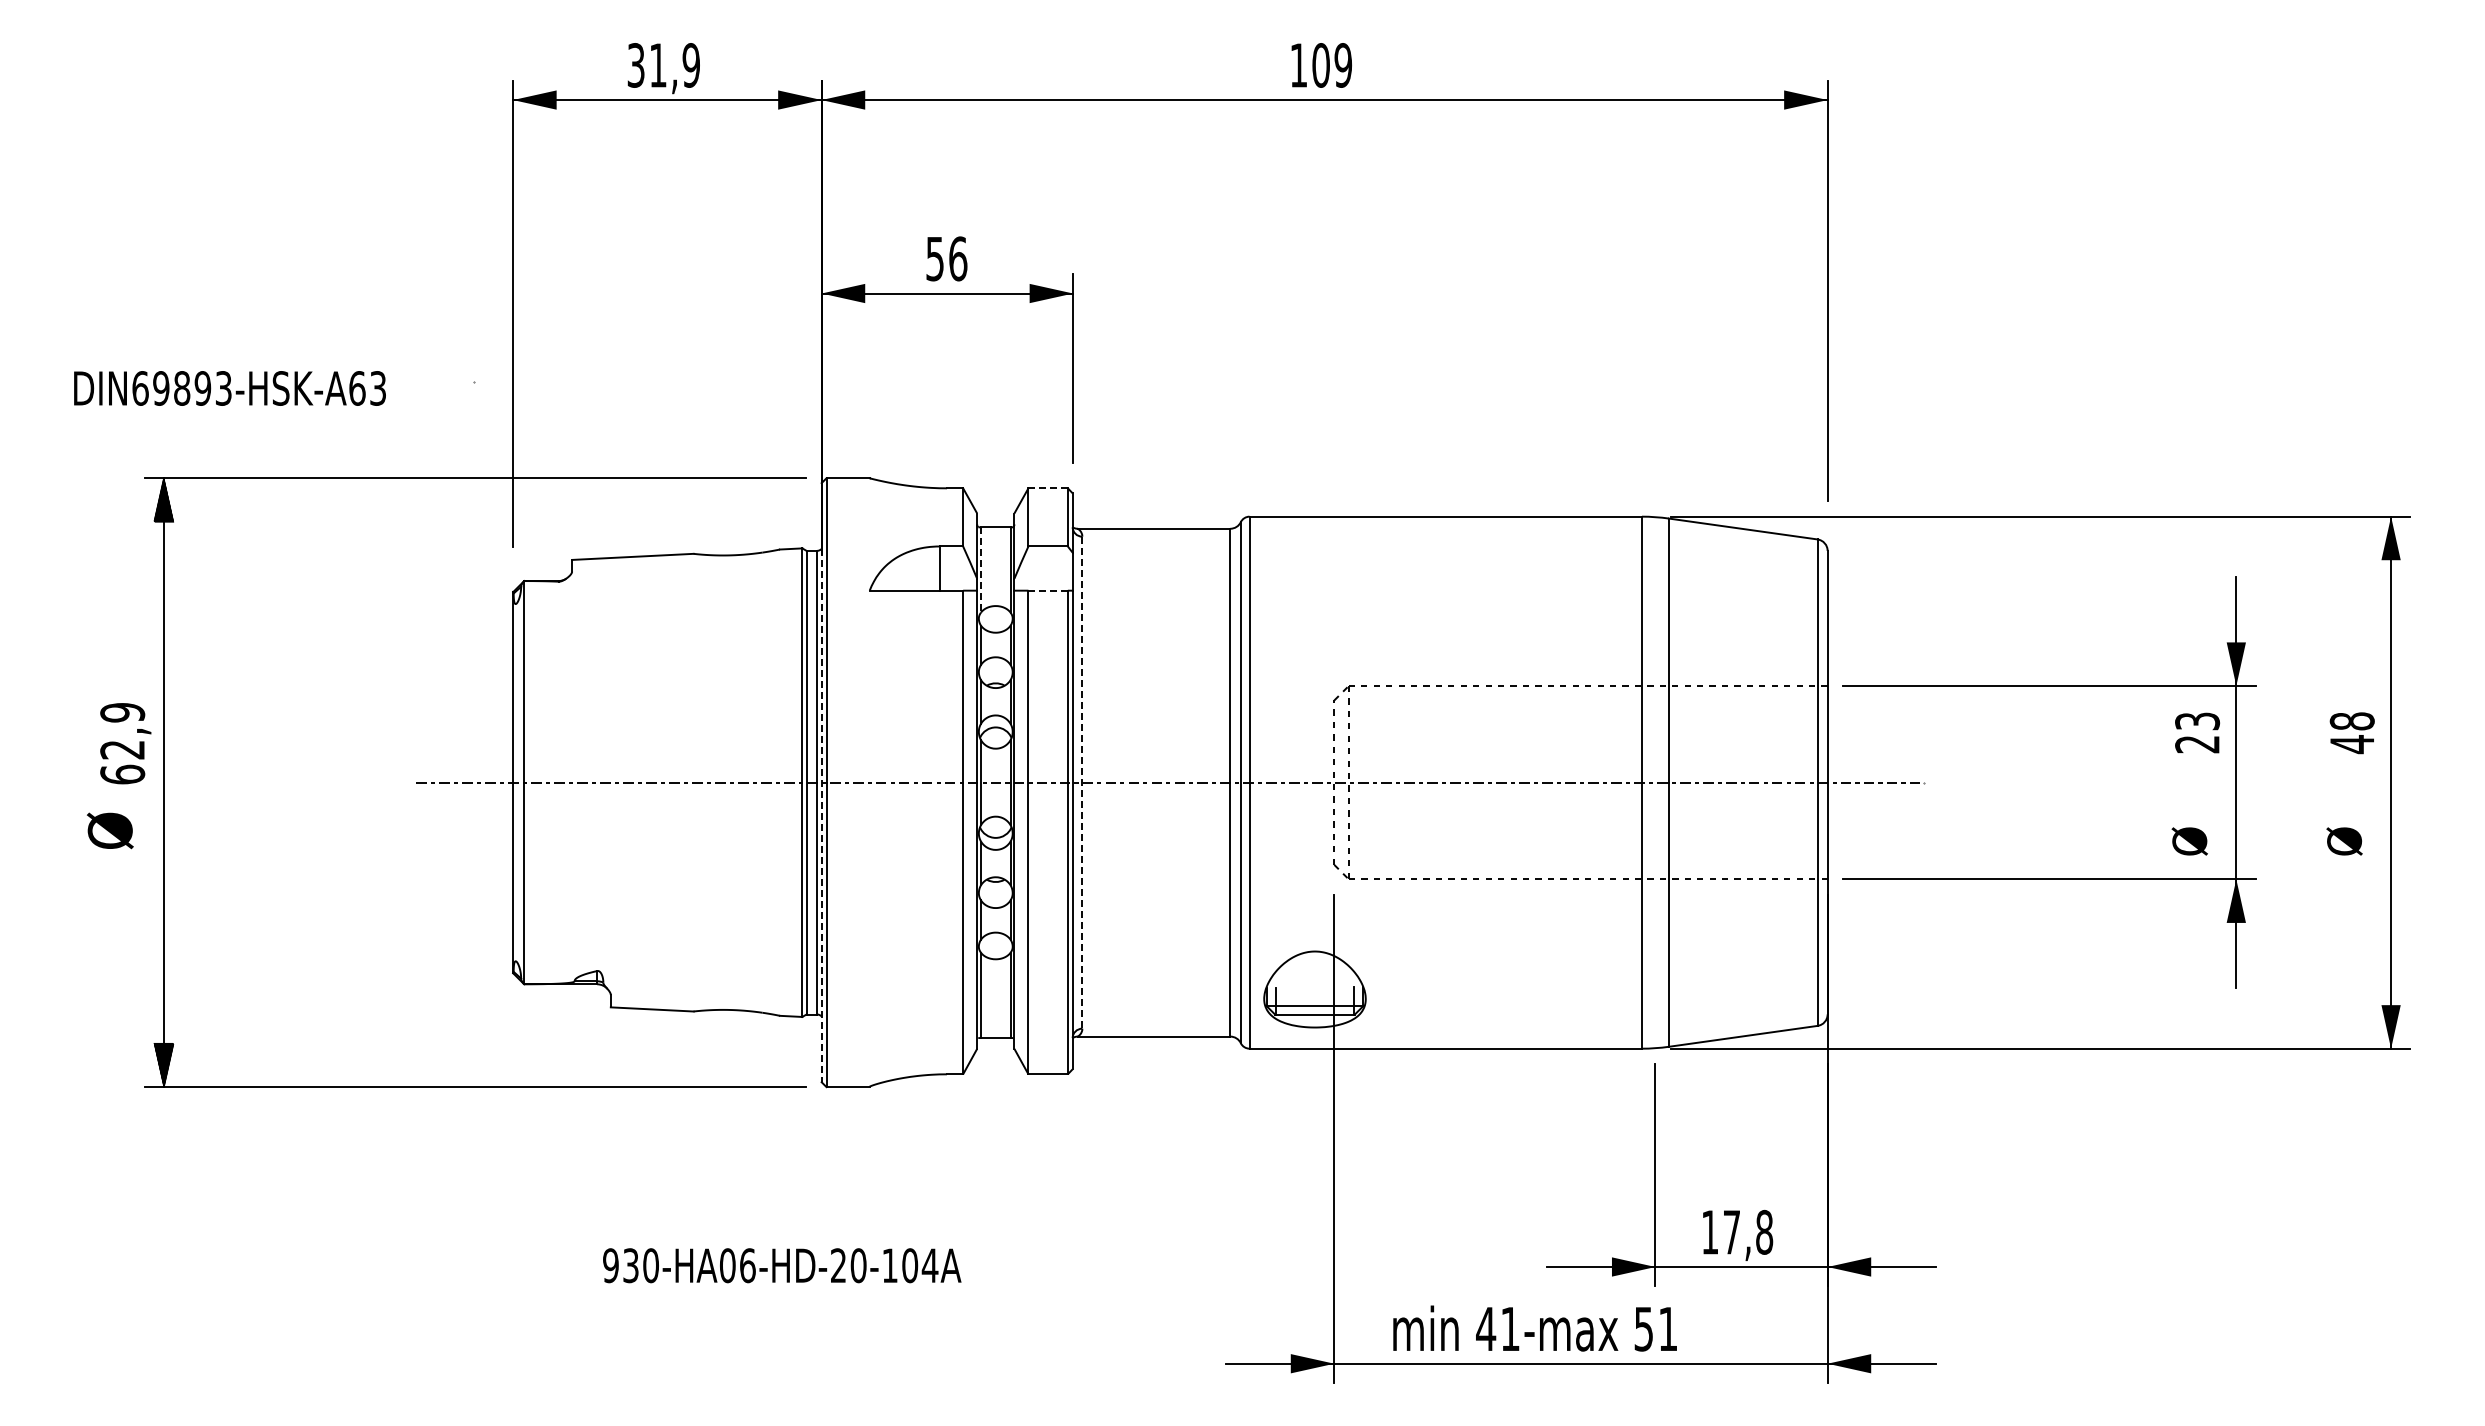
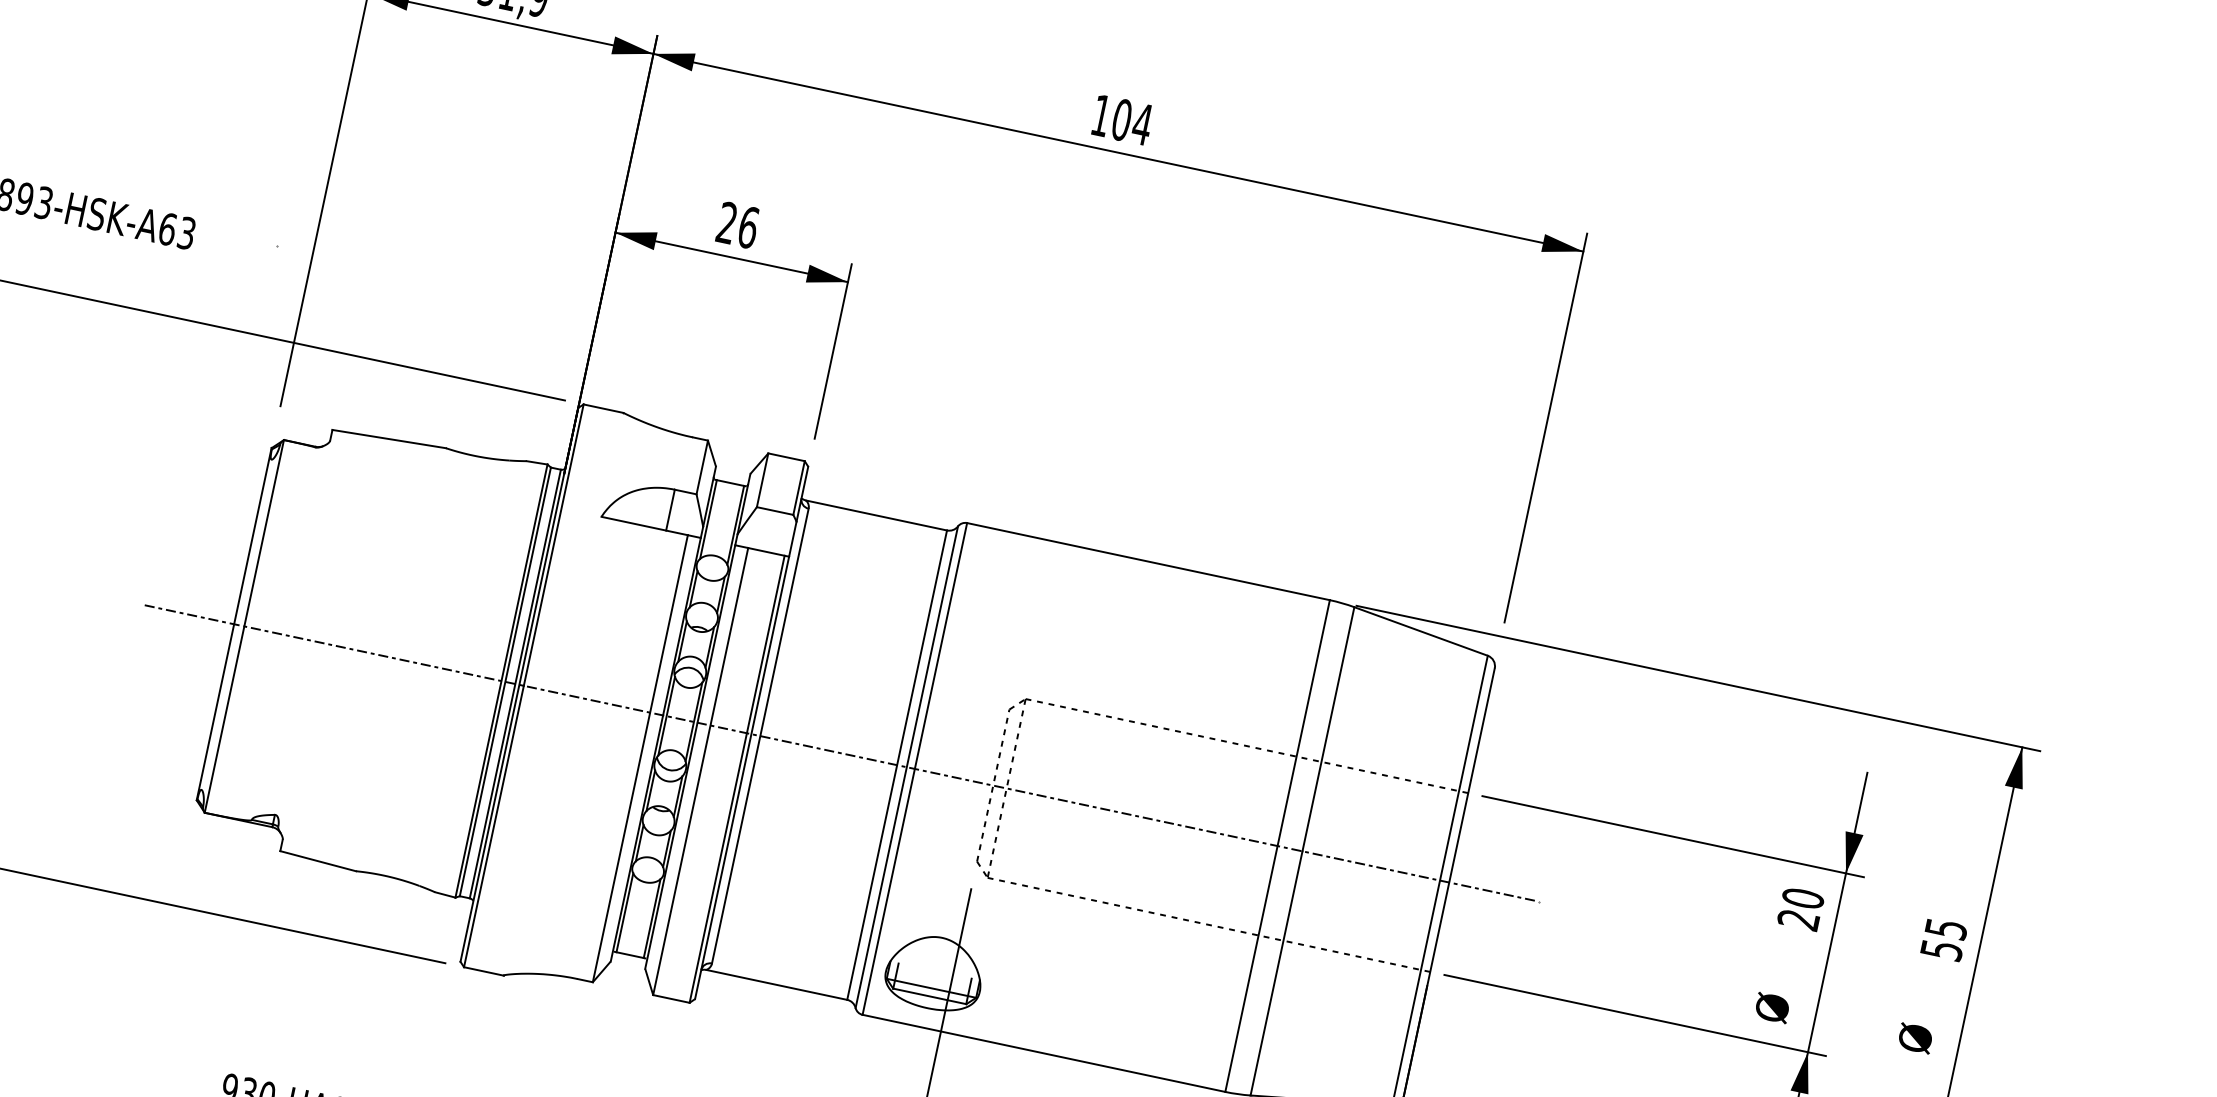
text: (1343, 65) -> (1142, 124), 109 -> 104
text: (934, 258) -> (726, 222), 56 -> 26
line: (1048, 488) -> (786, 457), dashed -> solid
line: (981, 569) -> (708, 519), dashed -> solid
line: (1048, 590) -> (766, 551), dashed -> solid
text: (2197, 721) -> (1803, 898), 23 -> 20
text: (2351, 733) -> (1943, 939), 48 -> 55
line: (821, 782) -> (519, 684), dashed -> solid
line: (1082, 782) -> (760, 735), dashed -> solid

